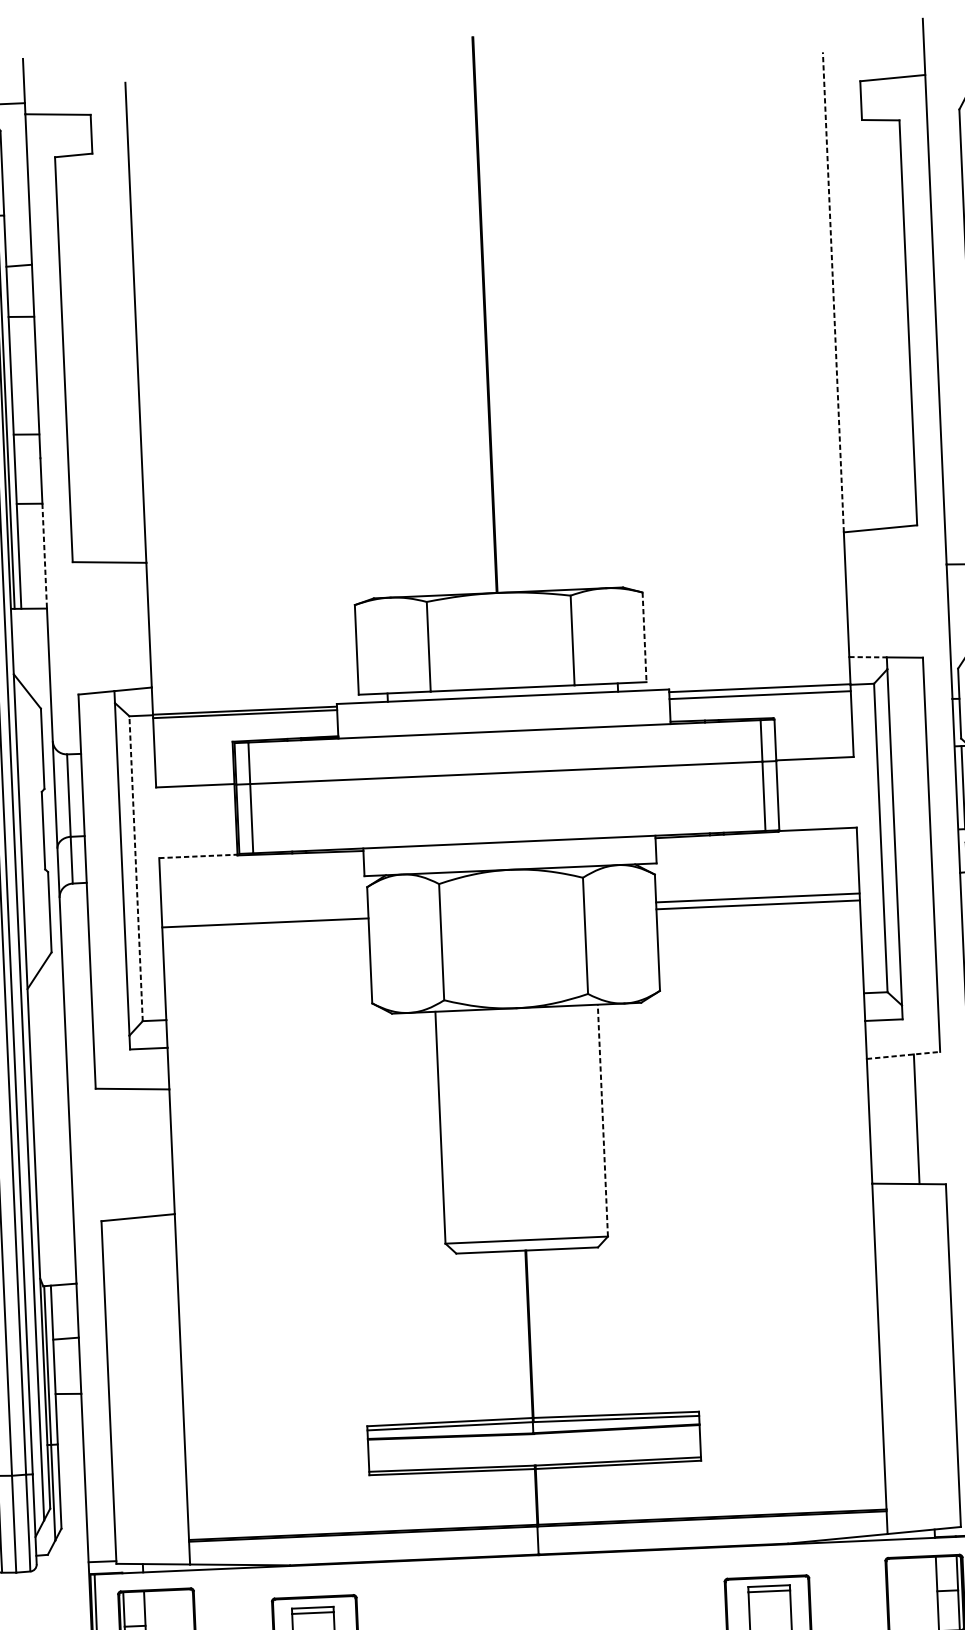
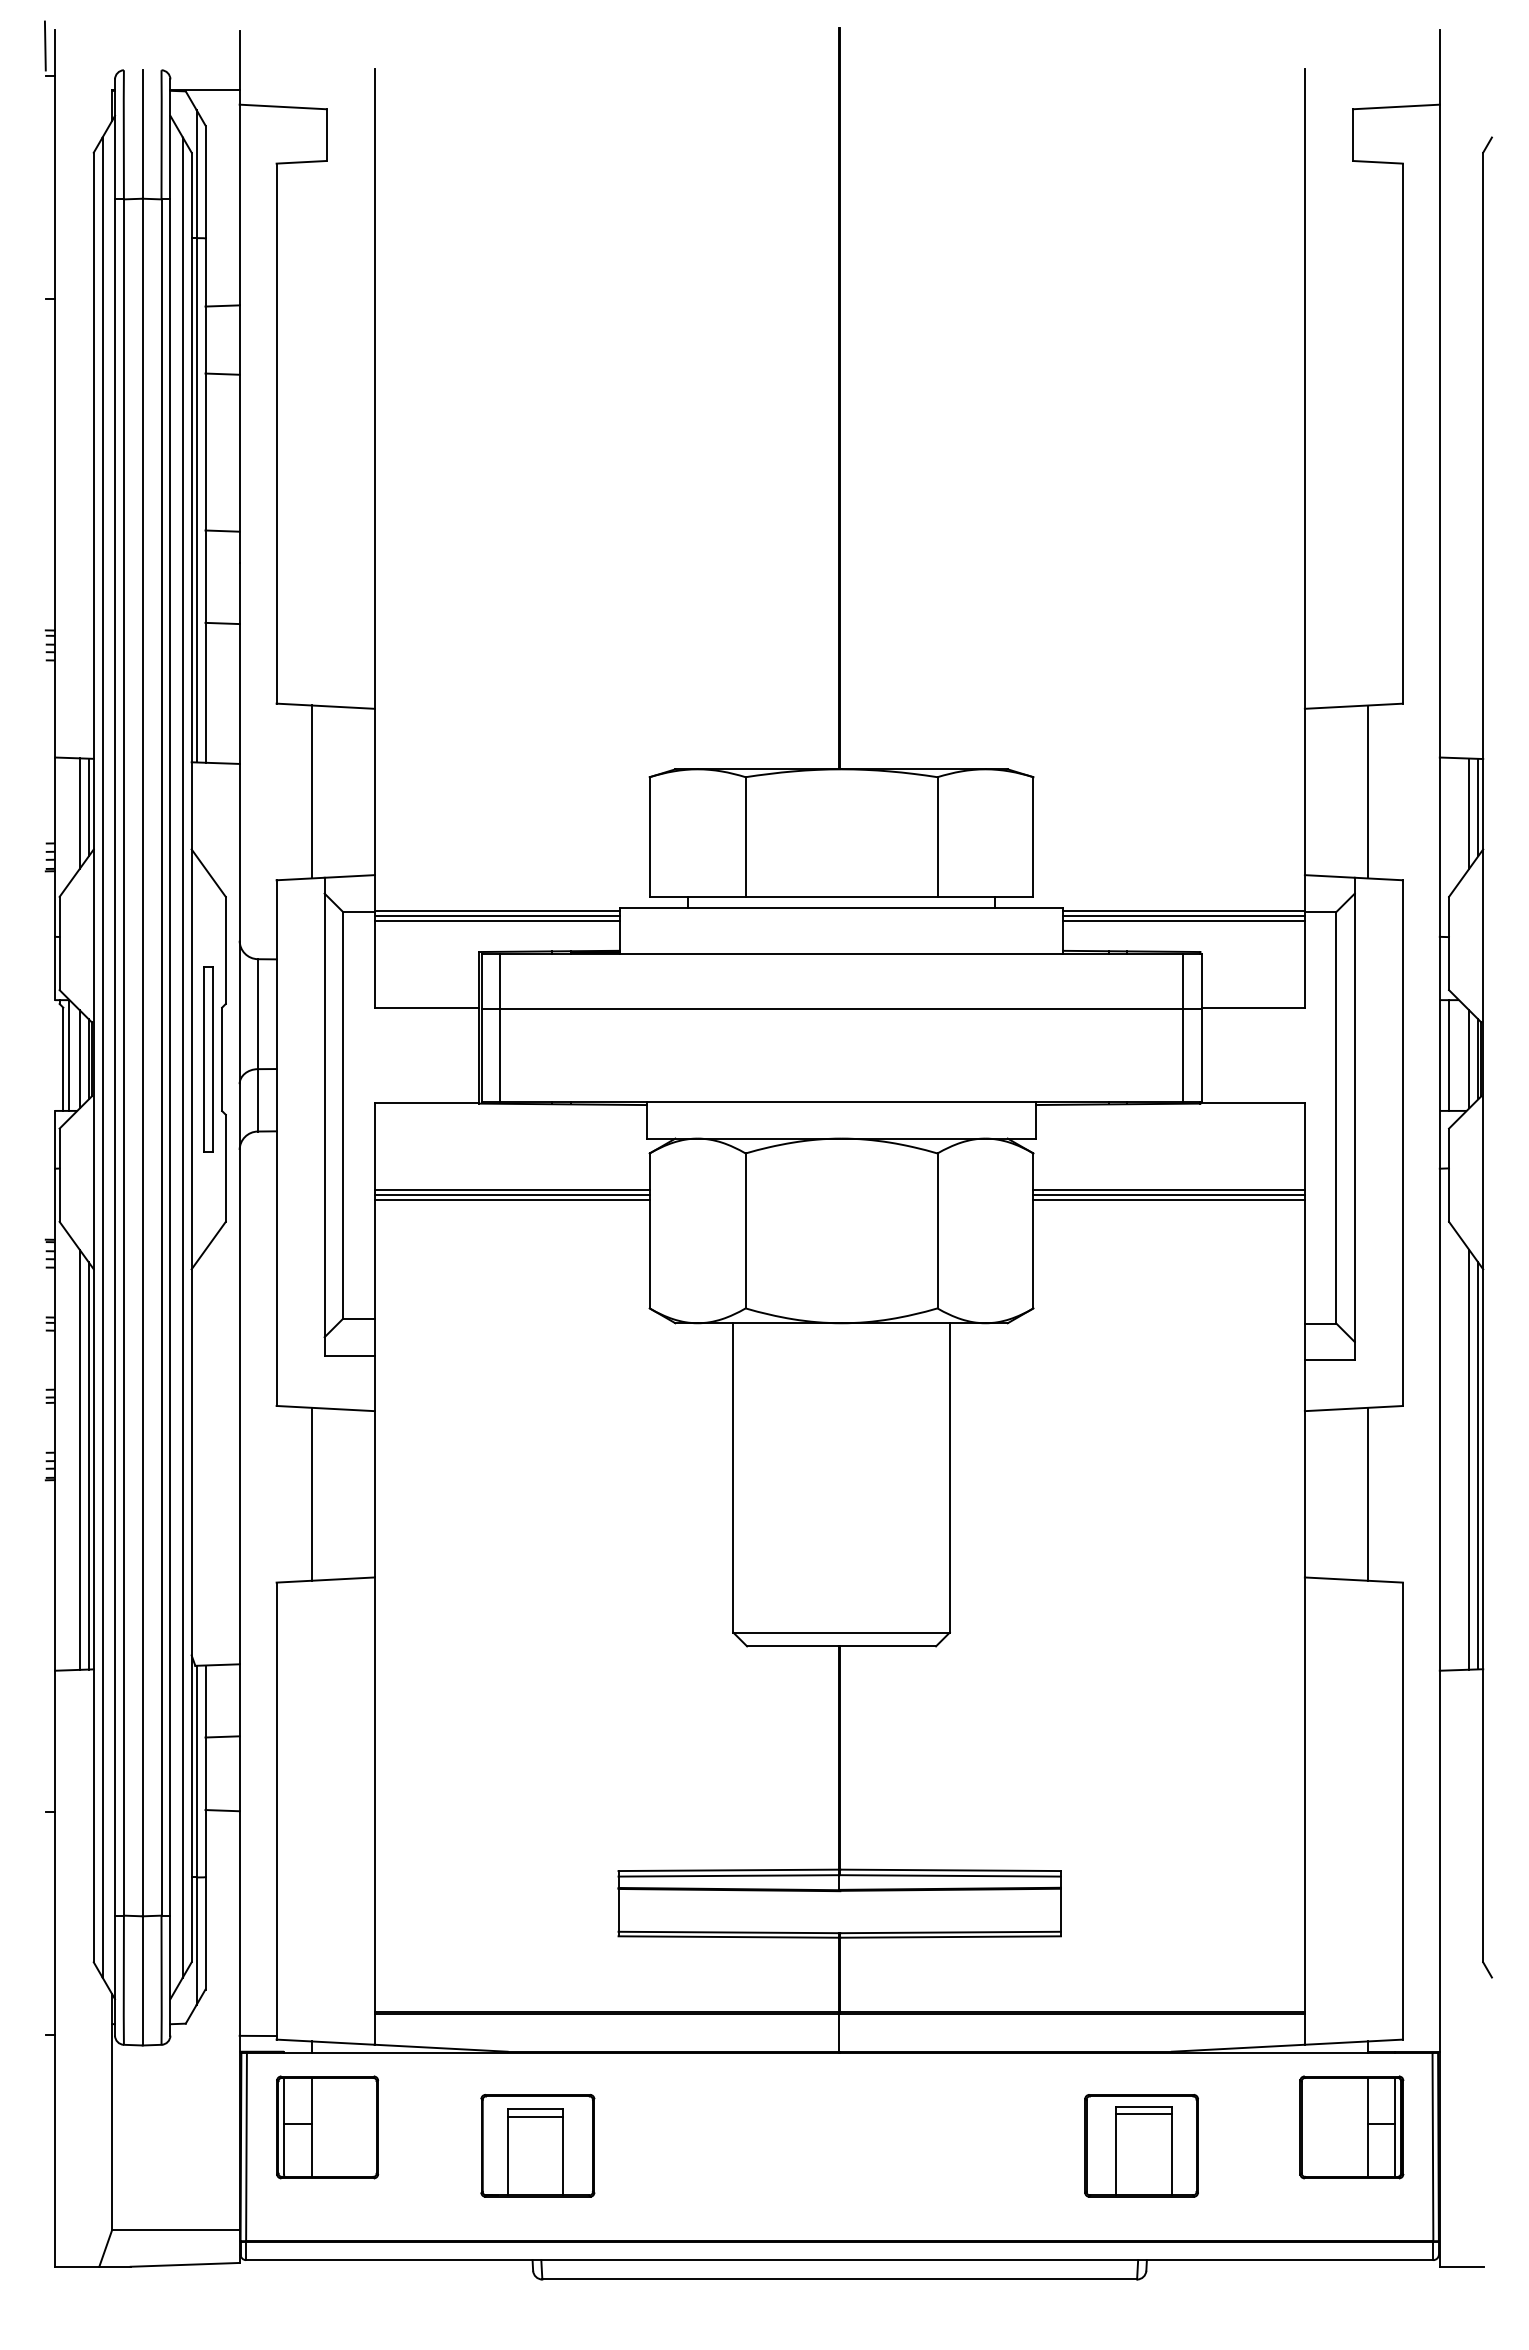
line: (833, 292) -> (1304, 388), dashed -> solid
line: (44, 556) -> (239, 694), dashed -> solid
line: (893, 592) -> (1367, 791), added
line: (101, 626) -> (311, 791), added
line: (644, 636) -> (1033, 836), dashed -> solid
line: (867, 657) -> (1329, 876), dashed -> solid
line: (759, 691) -> (1183, 915), added
line: (245, 717) -> (497, 920), added
part: (33, 831) -> (208, 1059), added
line: (198, 856) -> (427, 1102), dashed -> solid
line: (136, 868) -> (343, 1114), dashed -> solid
line: (757, 901) -> (1168, 1195), added
line: (264, 919) -> (511, 1190), added
line: (265, 926) -> (511, 1199), added
line: (903, 1055) -> (1354, 1408), dashed -> solid
line: (602, 1120) -> (949, 1477), dashed -> solid
line: (124, 1153) -> (311, 1493), added

